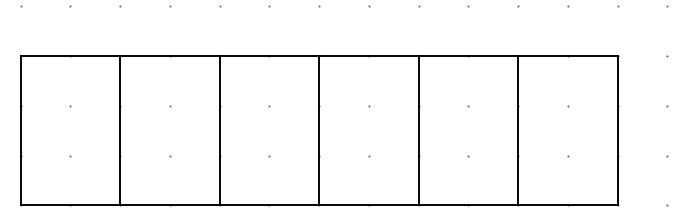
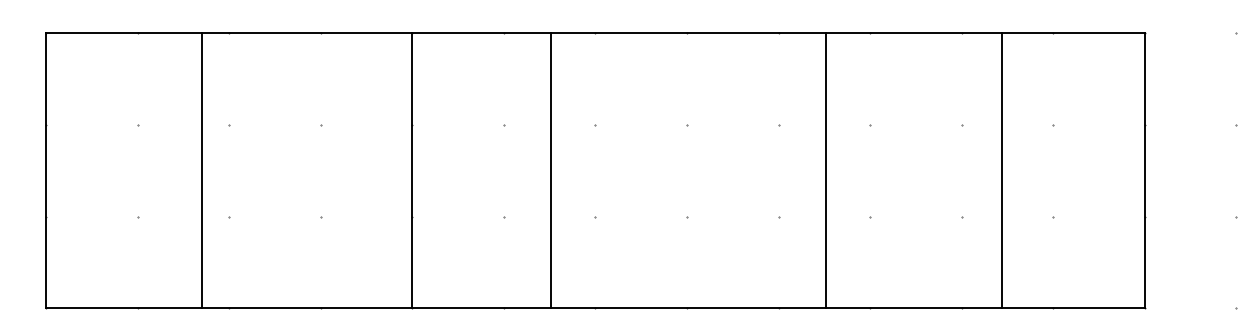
line: (120, 130) -> (202, 170), moved
line: (319, 130) -> (551, 170), moved
line: (418, 130) -> (826, 170), moved
line: (518, 130) -> (1002, 170), moved

